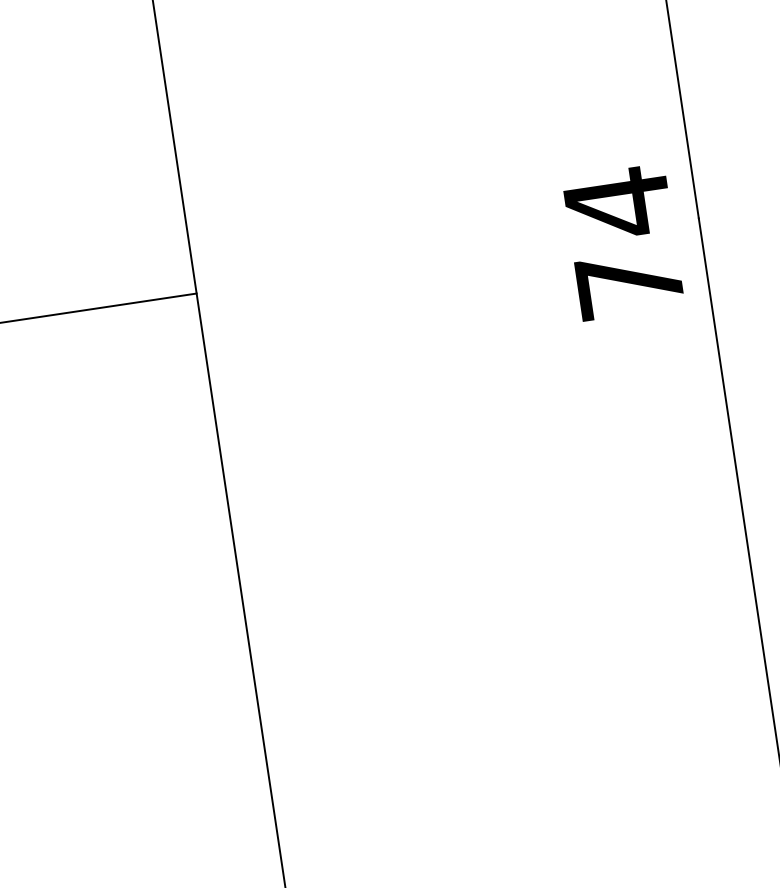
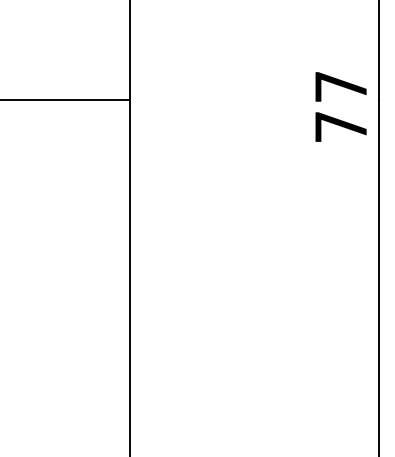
text: (616, 202) -> (340, 86), 74 -> 77

